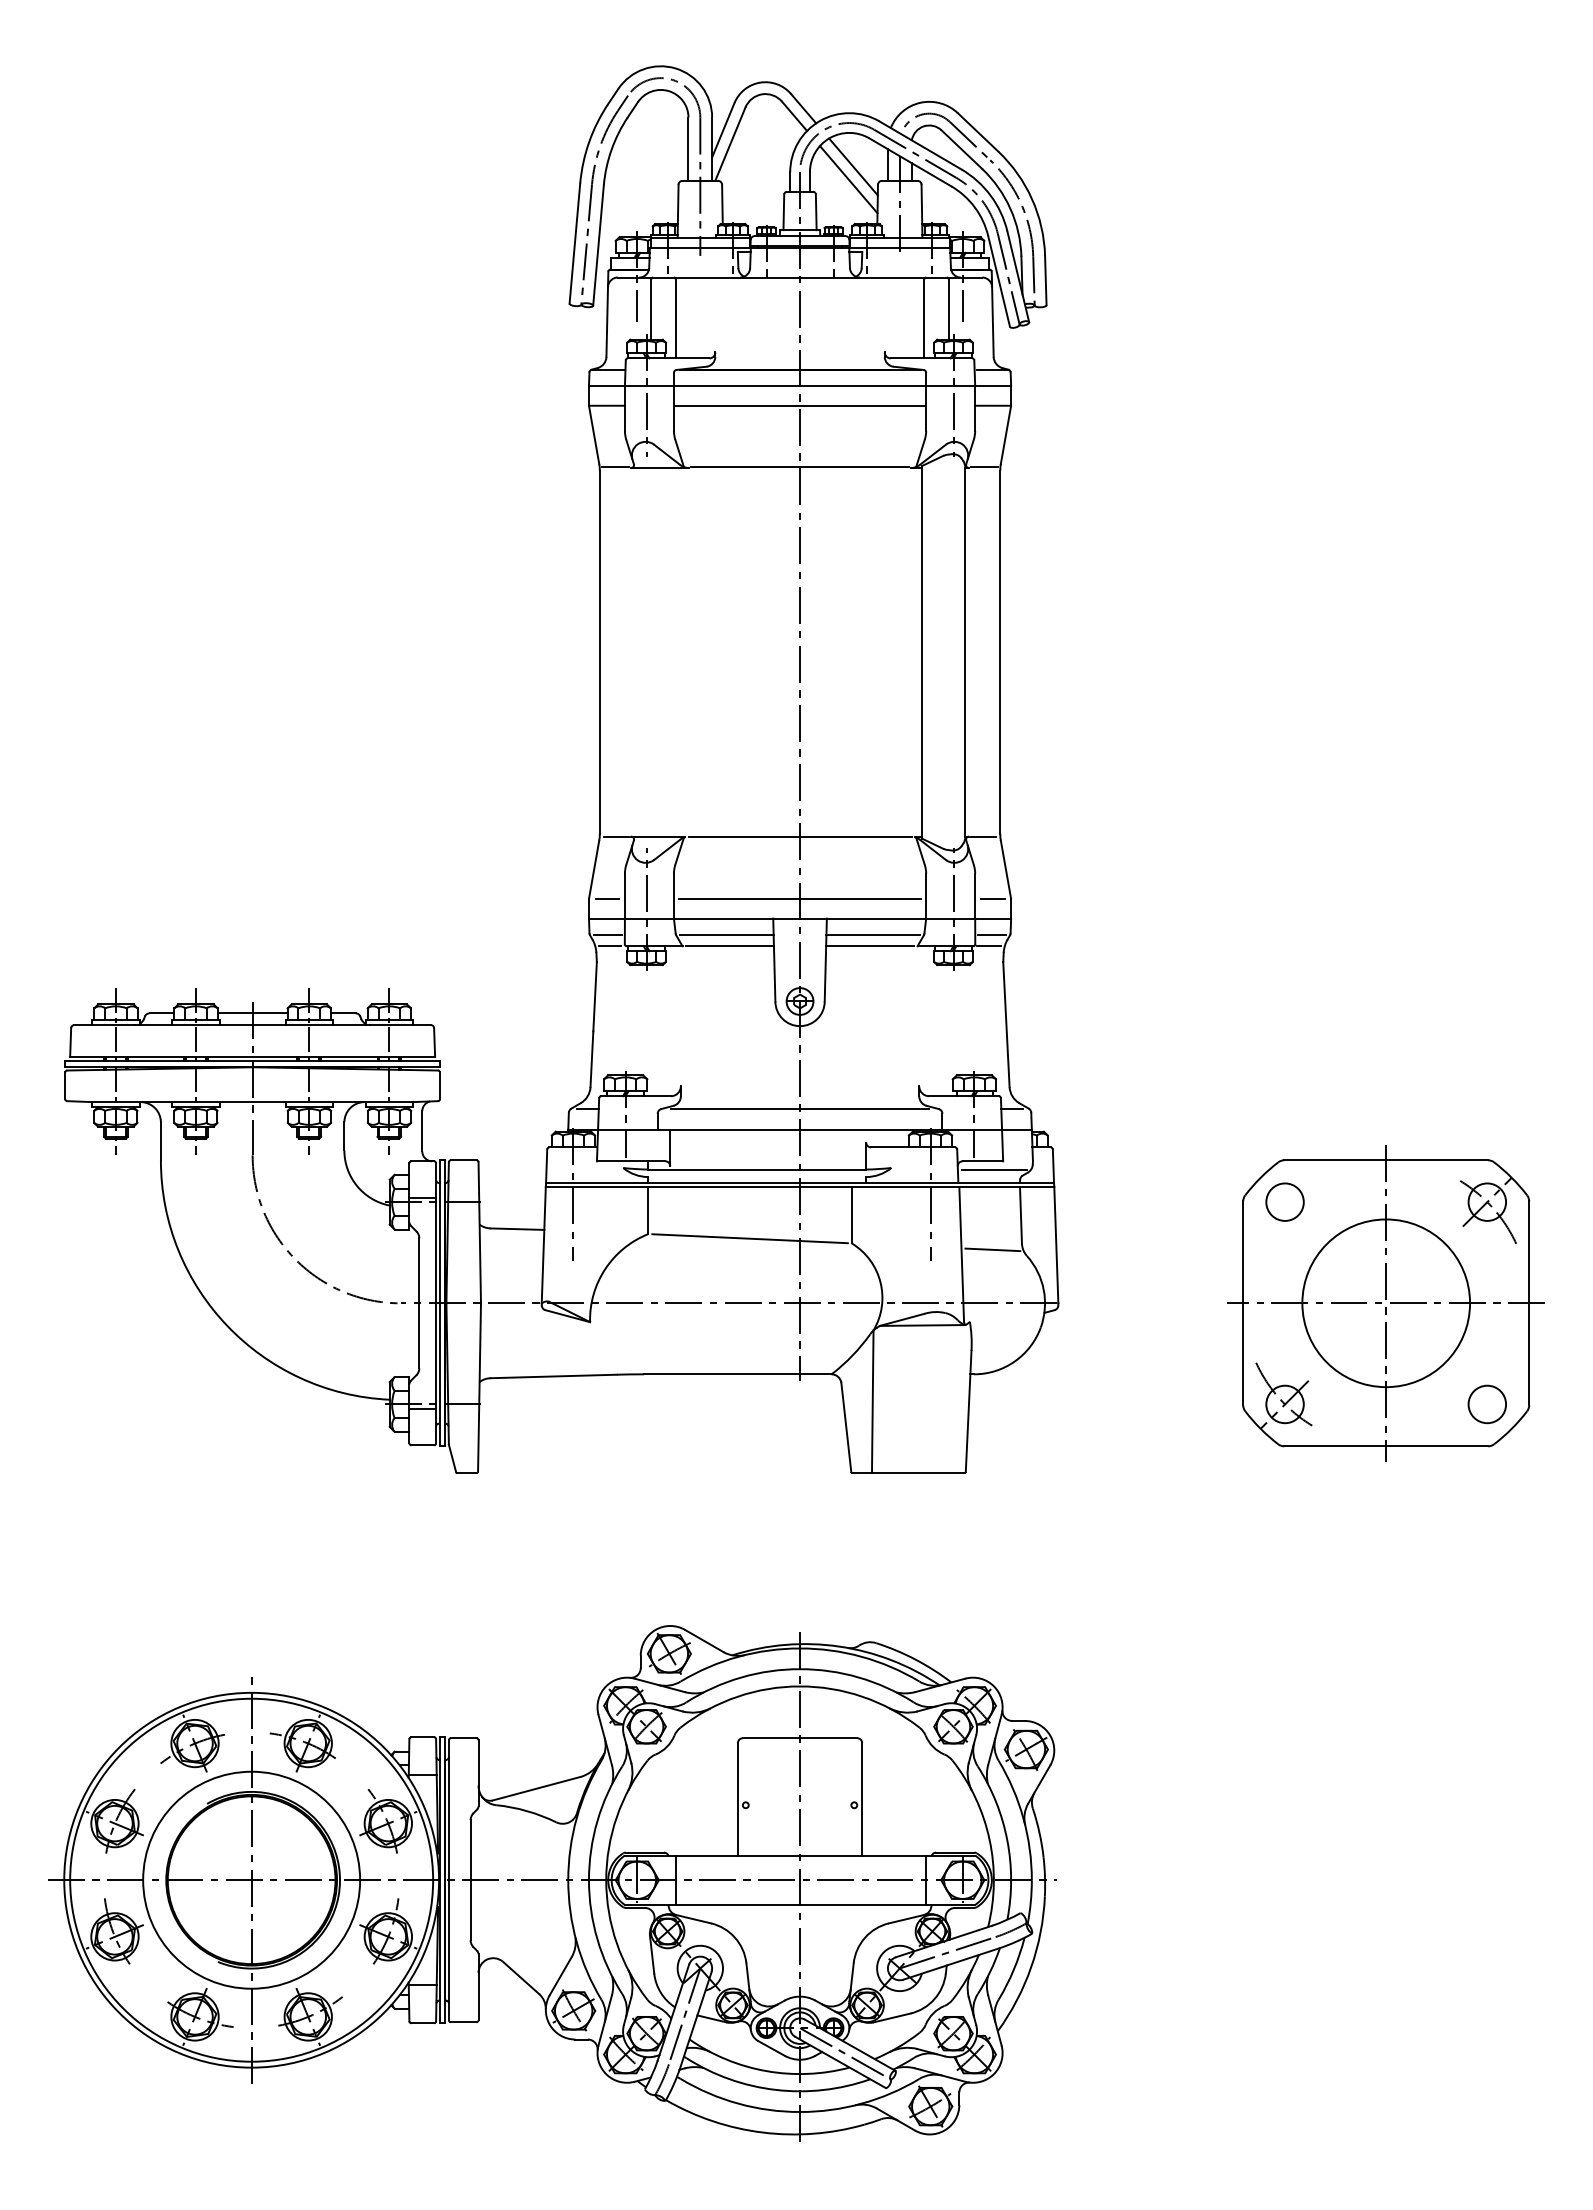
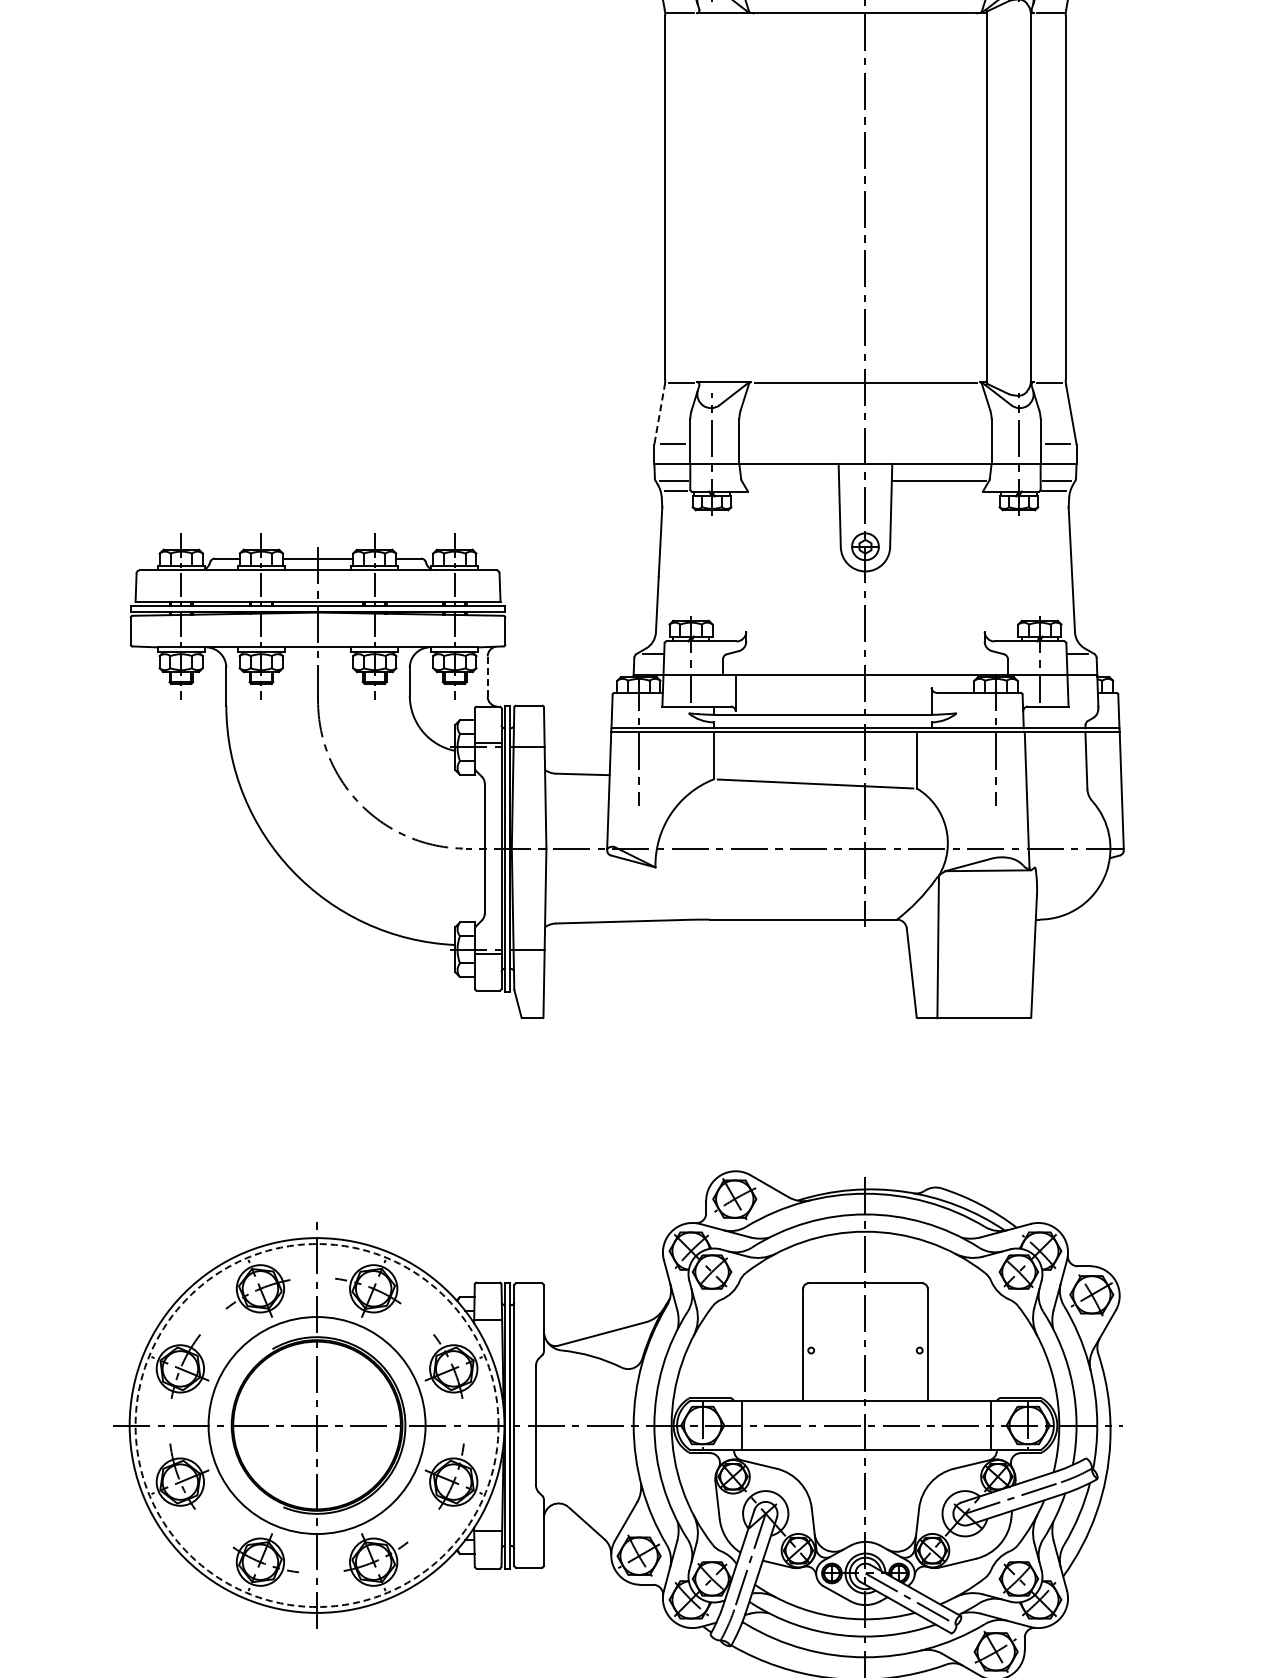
line: (594, 869) -> (659, 414), solid -> dashed
line: (799, 898) -> (864, 443), removed
line: (726, 935) -> (791, 480), removed
line: (729, 945) -> (794, 490), removed
line: (869, 945) -> (934, 490), removed
line: (799, 1108) -> (864, 653), removed
line: (422, 1130) -> (487, 675), solid -> dashed
line: (994, 1169) -> (1059, 714), removed
line: (992, 1249) -> (1057, 794), removed
circle: (251, 1879) -> (316, 1424), solid -> dashed

